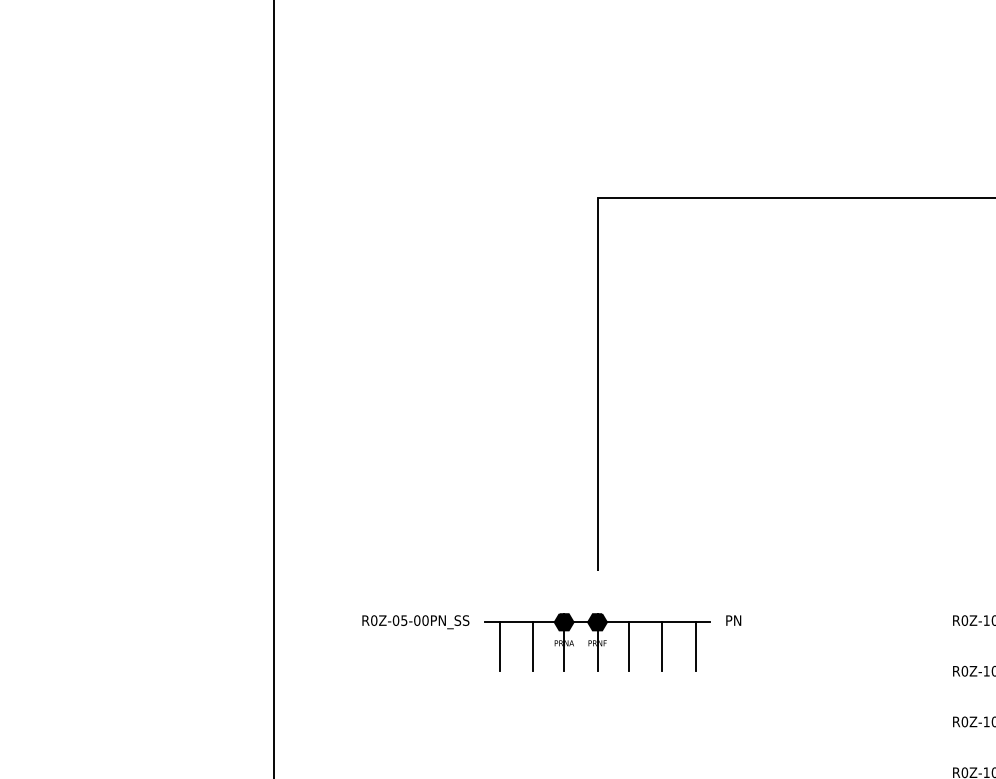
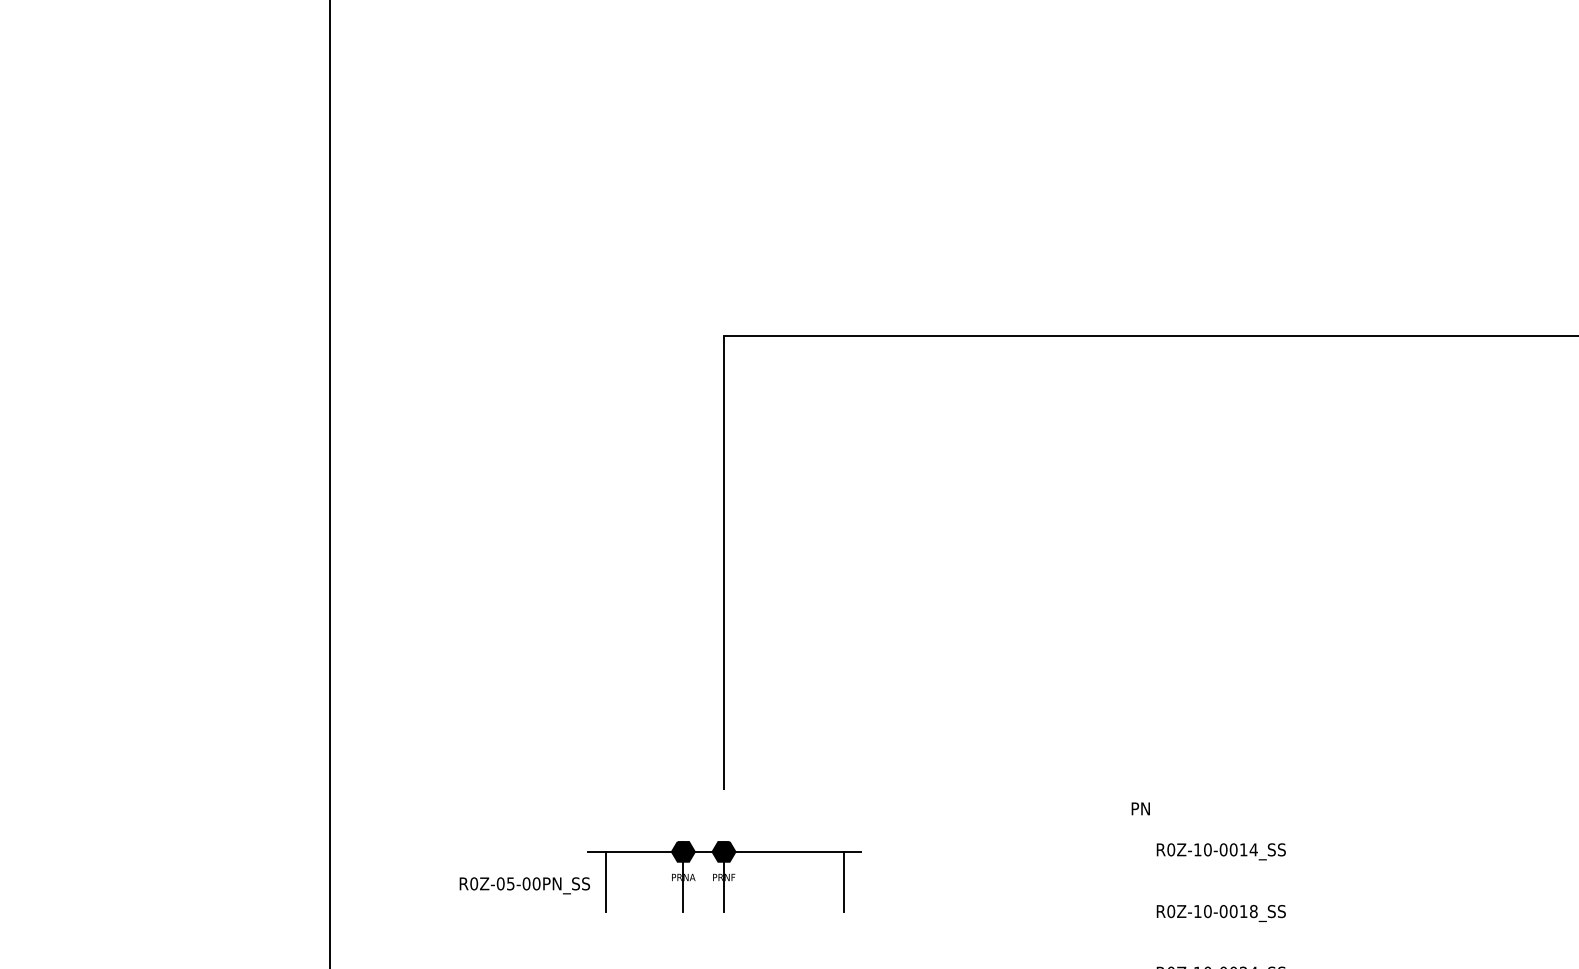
text: (733, 620) -> (1140, 808), moved
text: (415, 621) -> (524, 885), moved
line: (532, 646) -> (644, 881), removed
line: (629, 646) -> (762, 881), removed
line: (662, 646) -> (803, 881), removed

